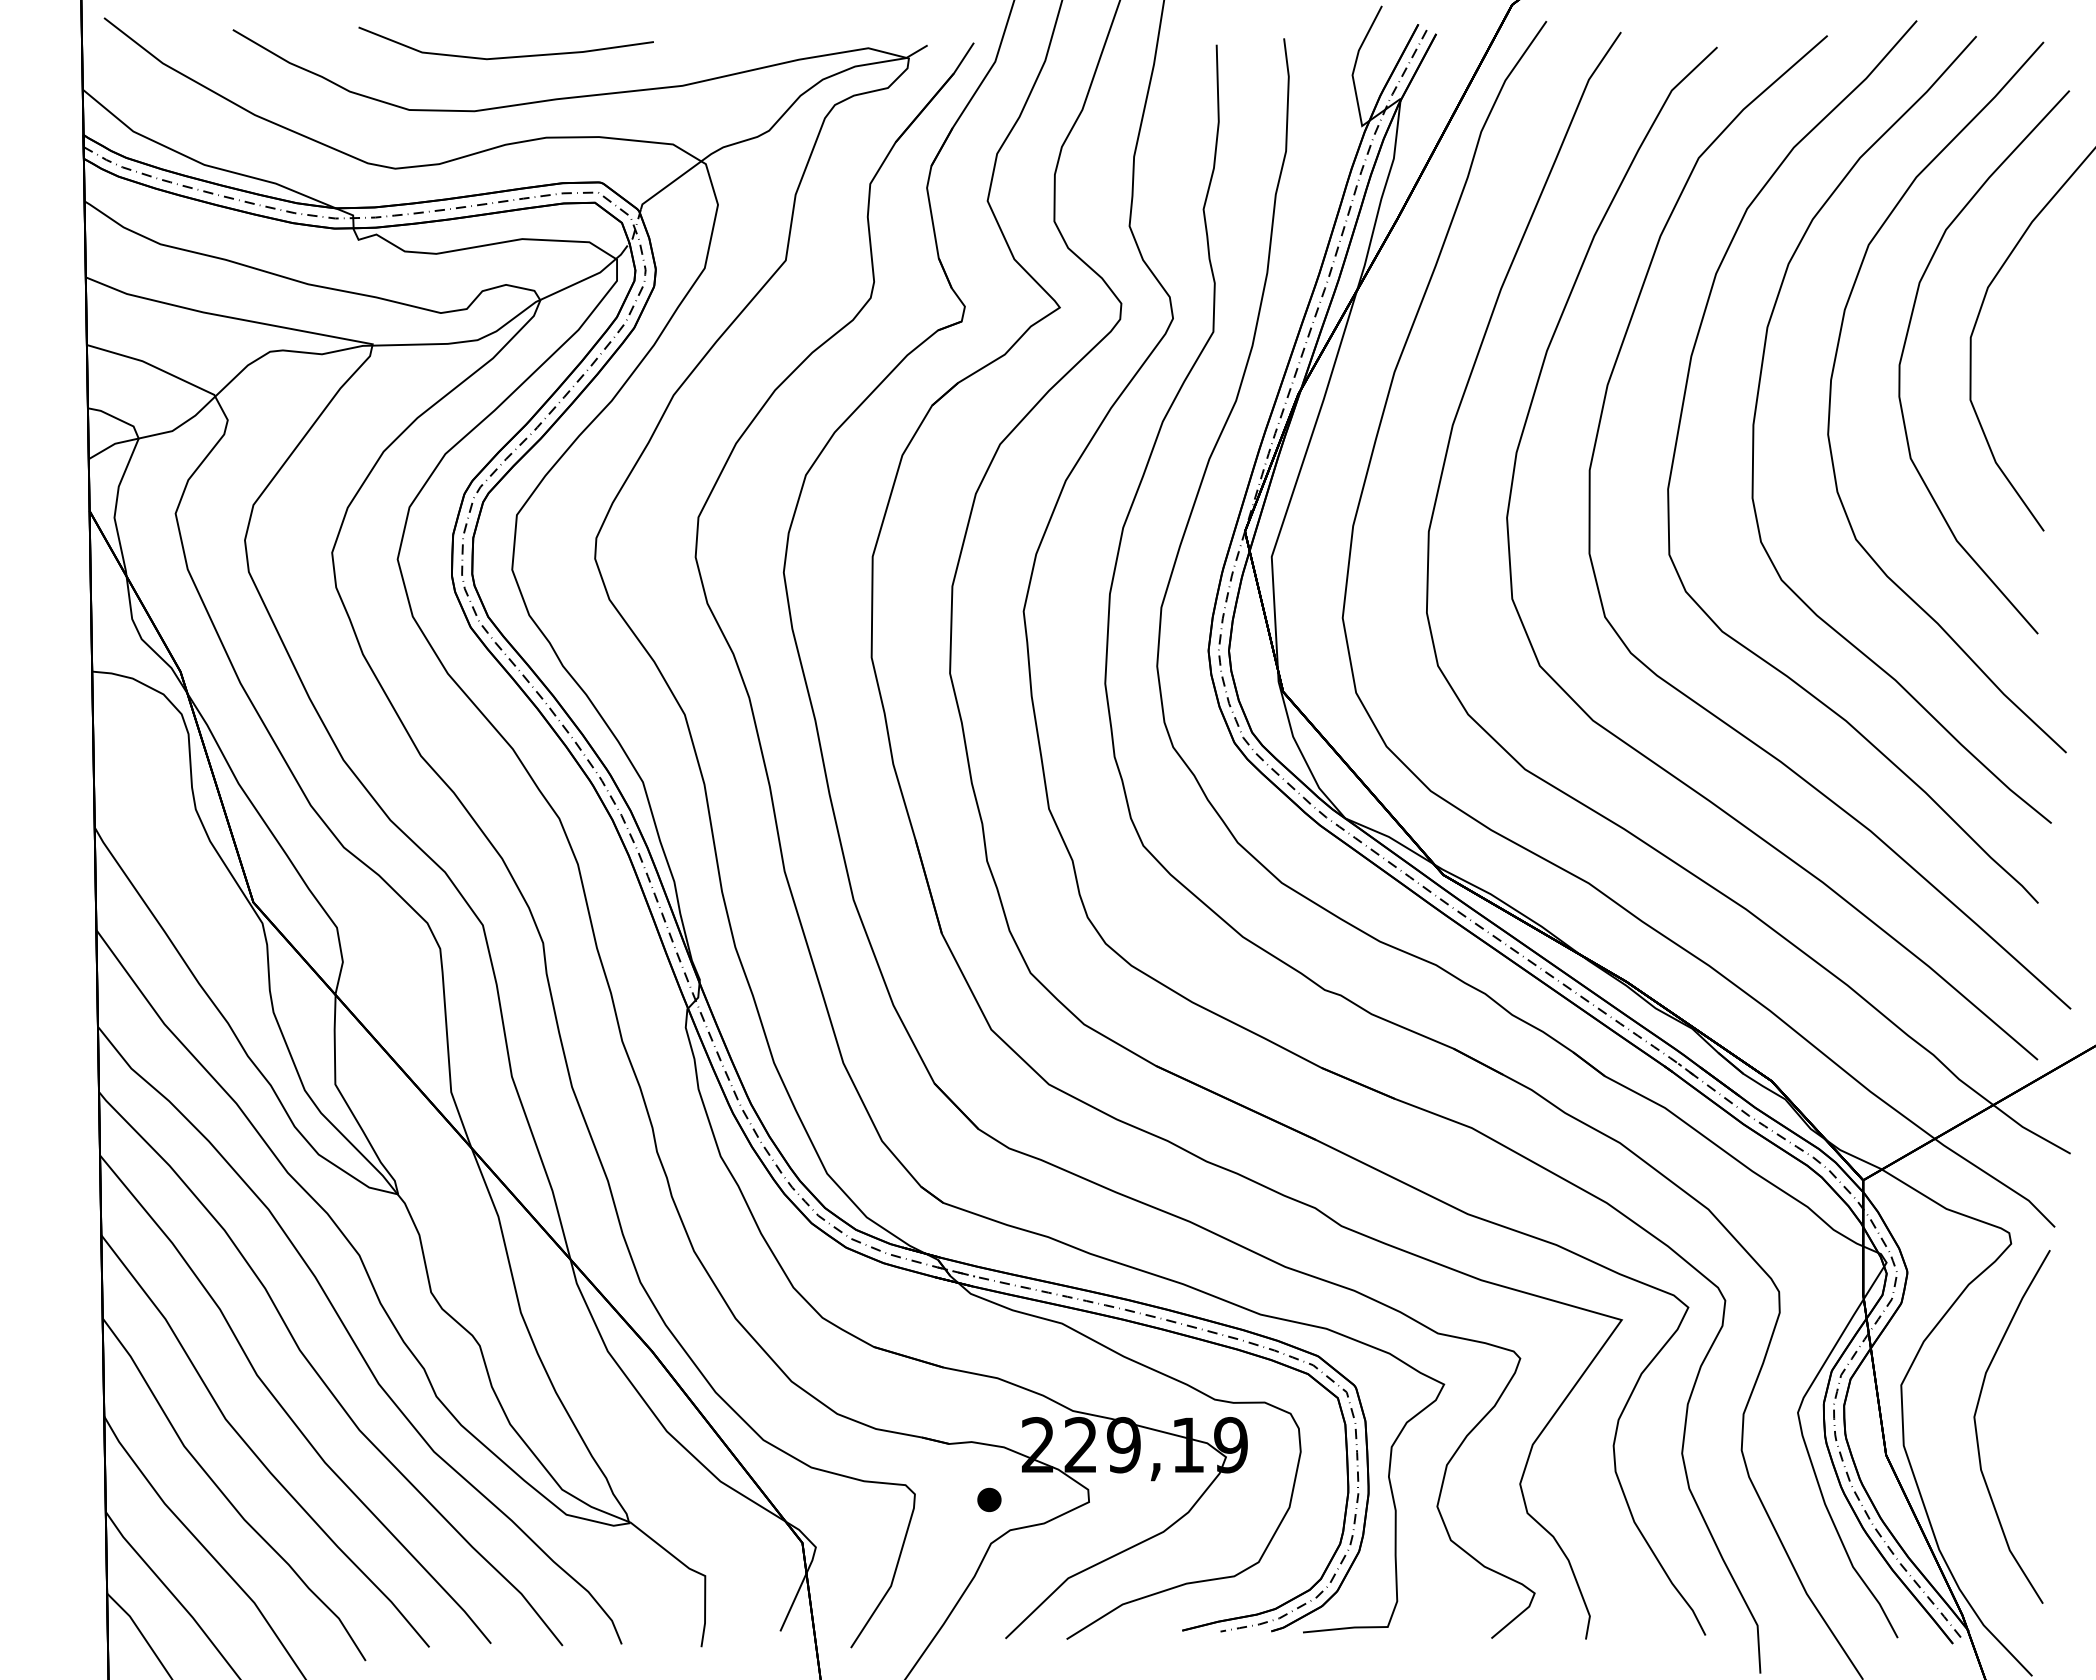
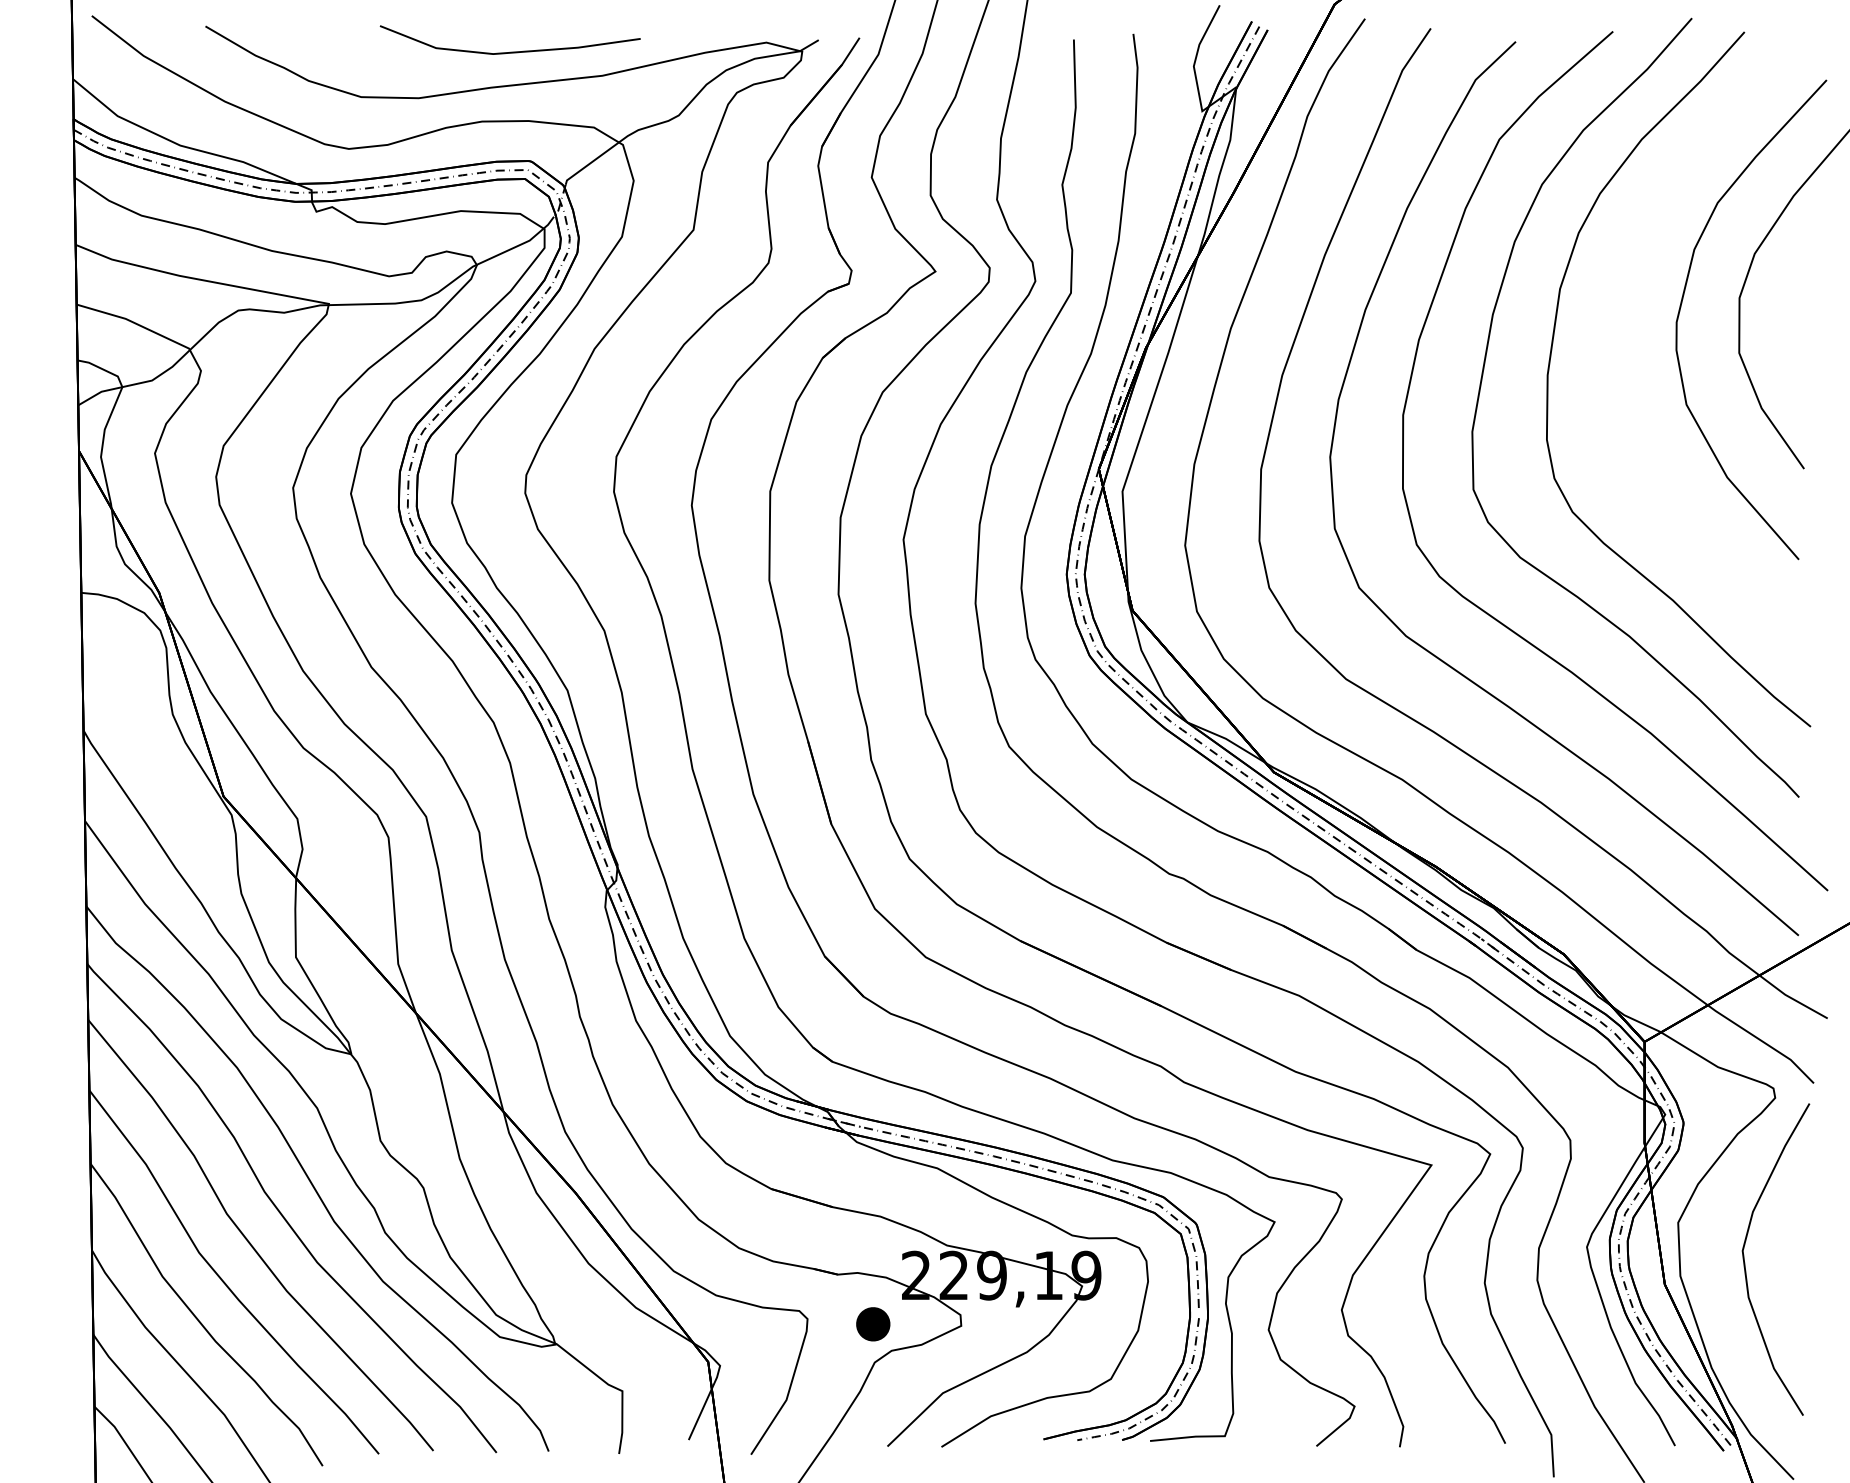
line: (505, 56) -> (509, 51), moved
curve: (1831, 396) -> (1616, 350), removed
part: (989, 1499) -> (873, 1323), size x1.6

